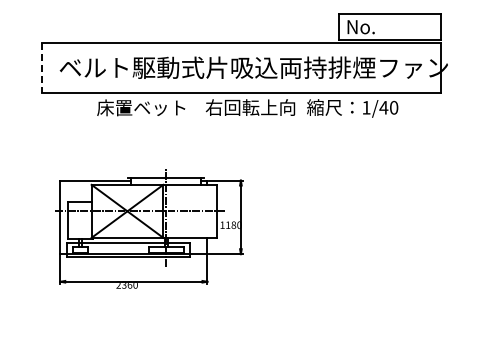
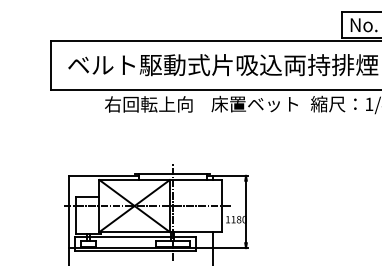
line: (41, 68) -> (50, 65), dashed -> solid
text: (141, 107) -> (148, 104), 床置ベット -> 右回転上向
text: (250, 107) -> (255, 104), 右回転上向 -> 床置ベット

